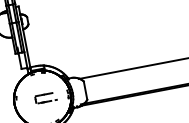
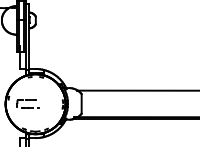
part: (45, 97) -> (27, 103), moved

